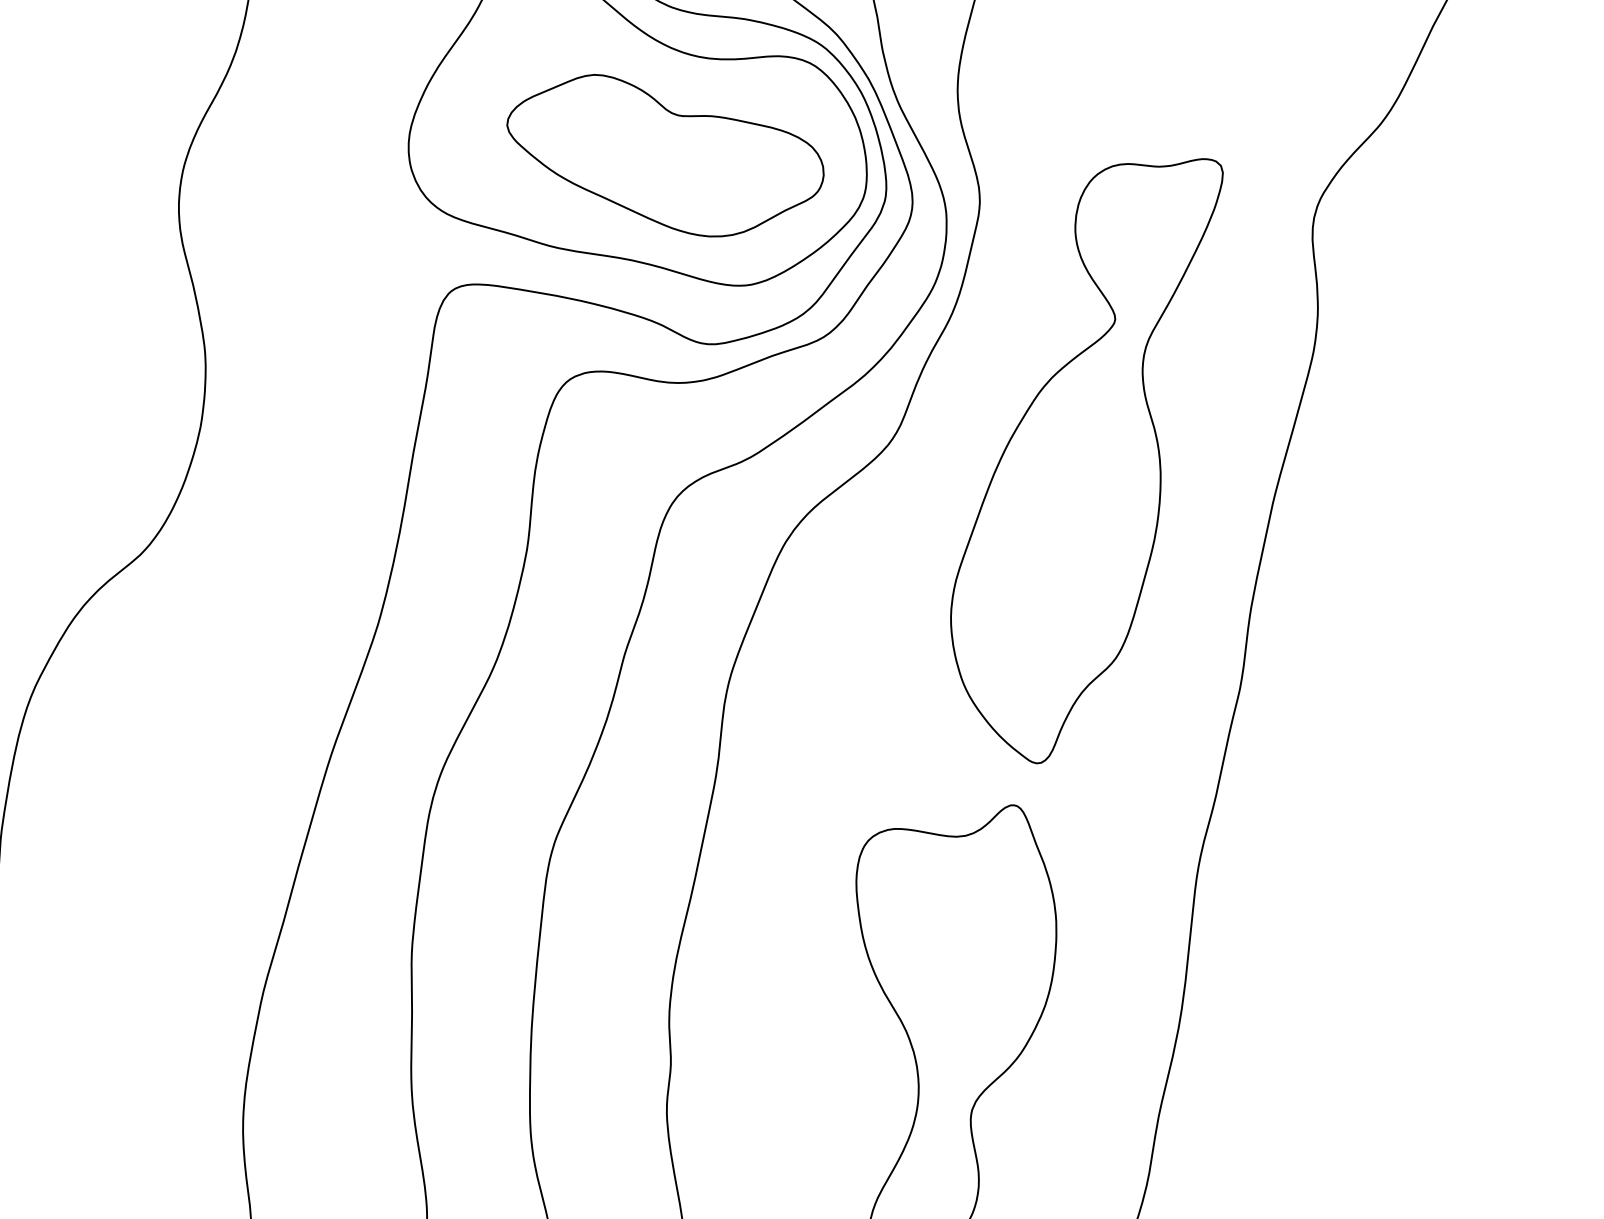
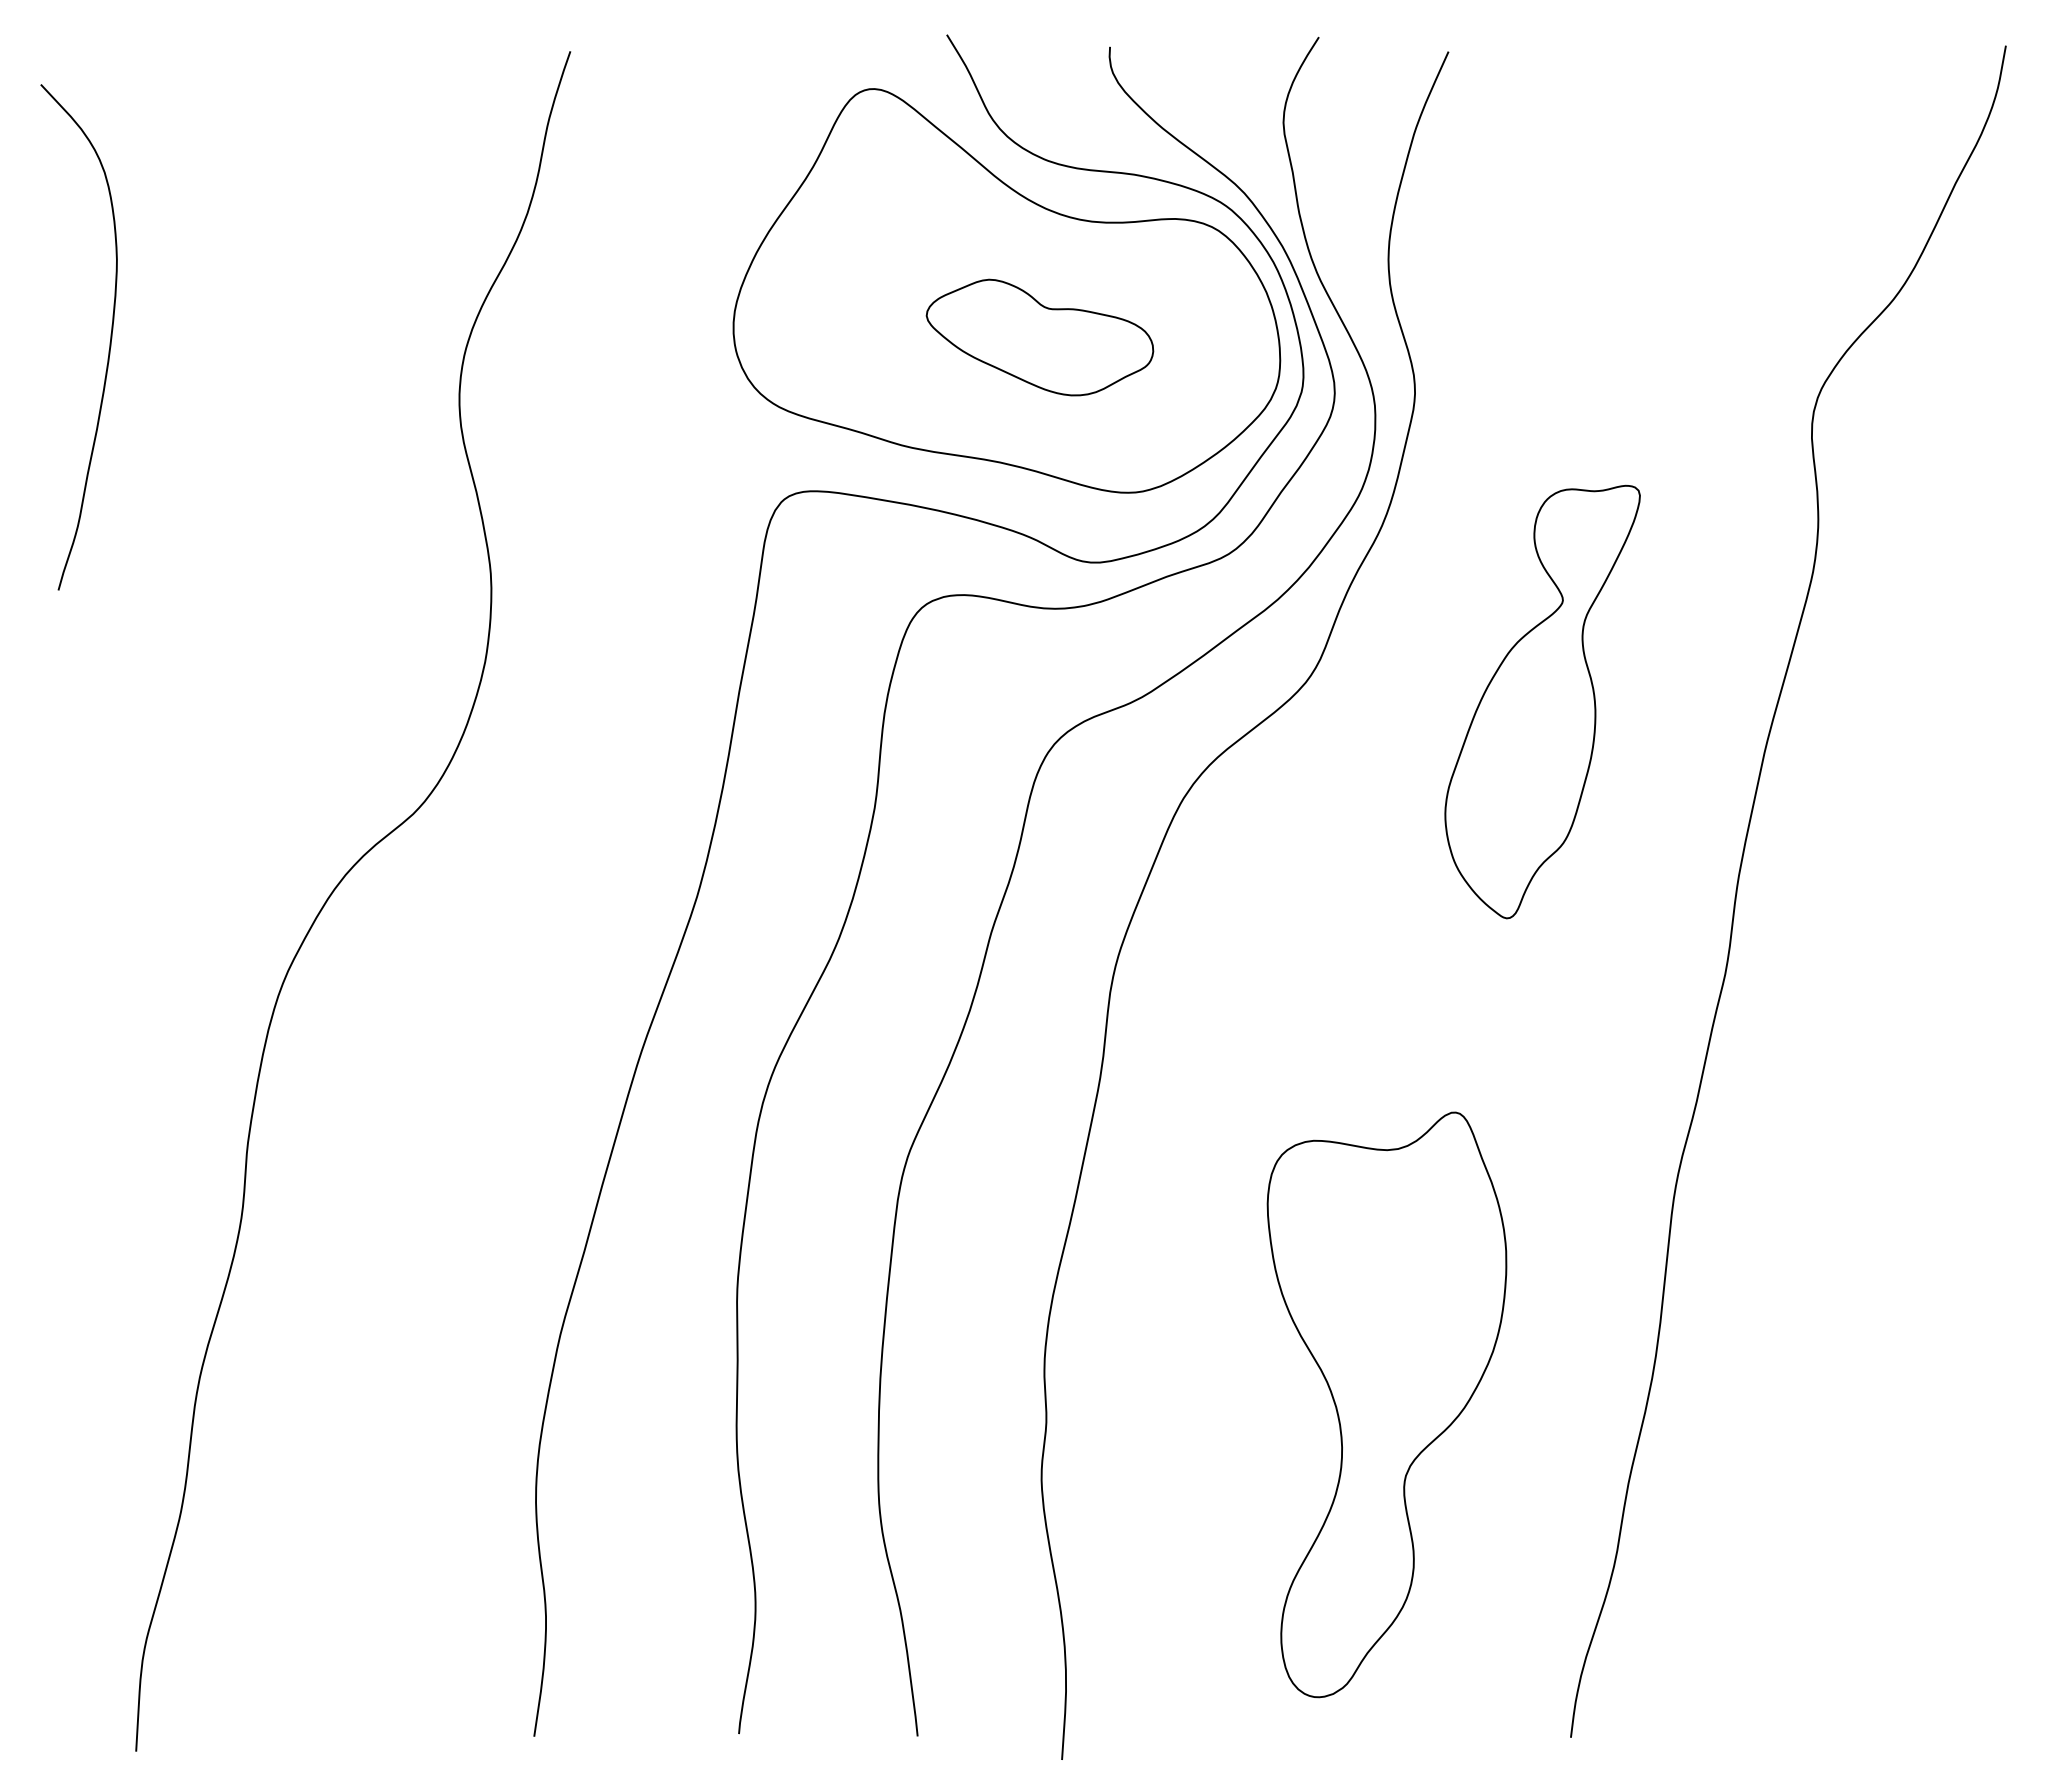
part: (665, 155) -> (1039, 337), size x0.6
part: (1086, 460) -> (1542, 701), size x0.6

